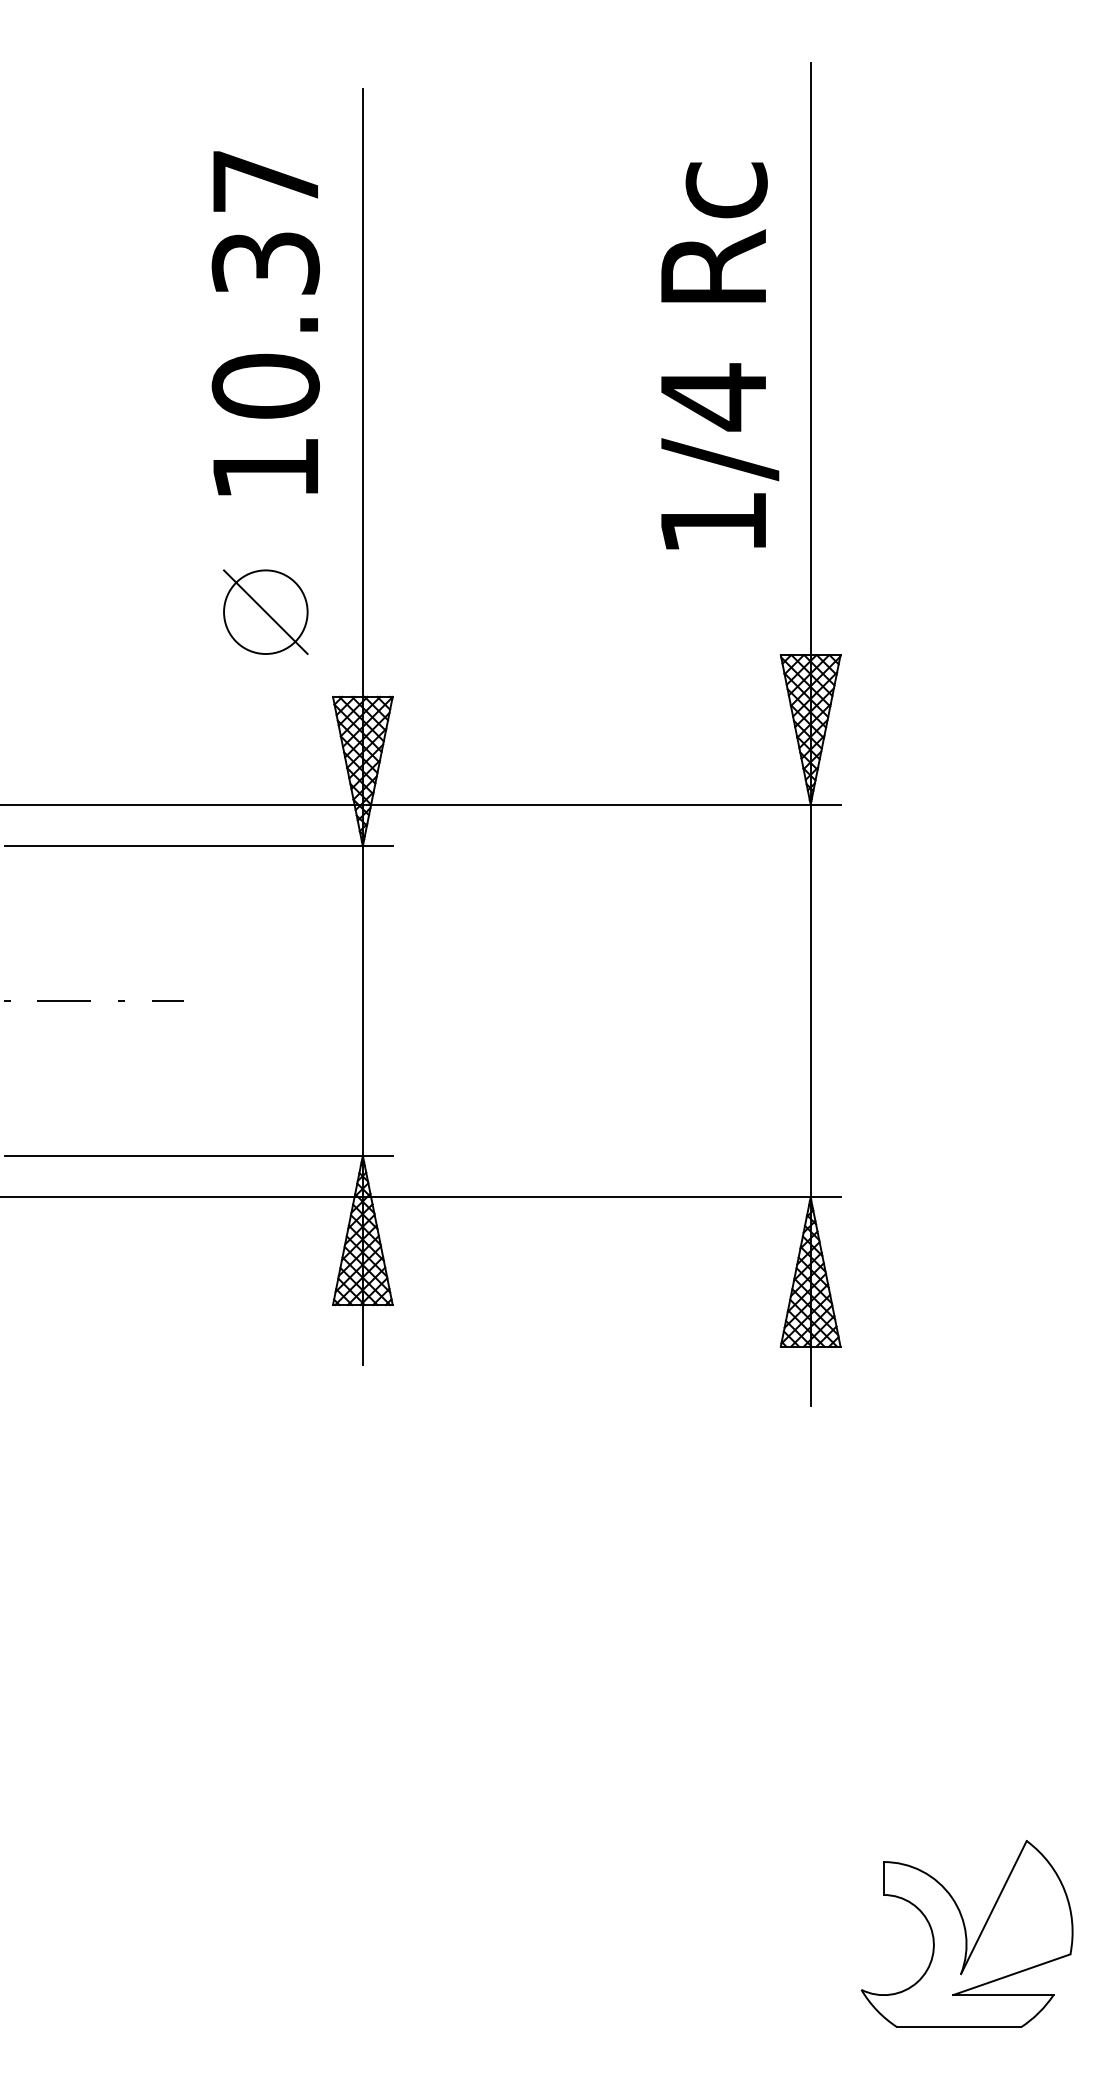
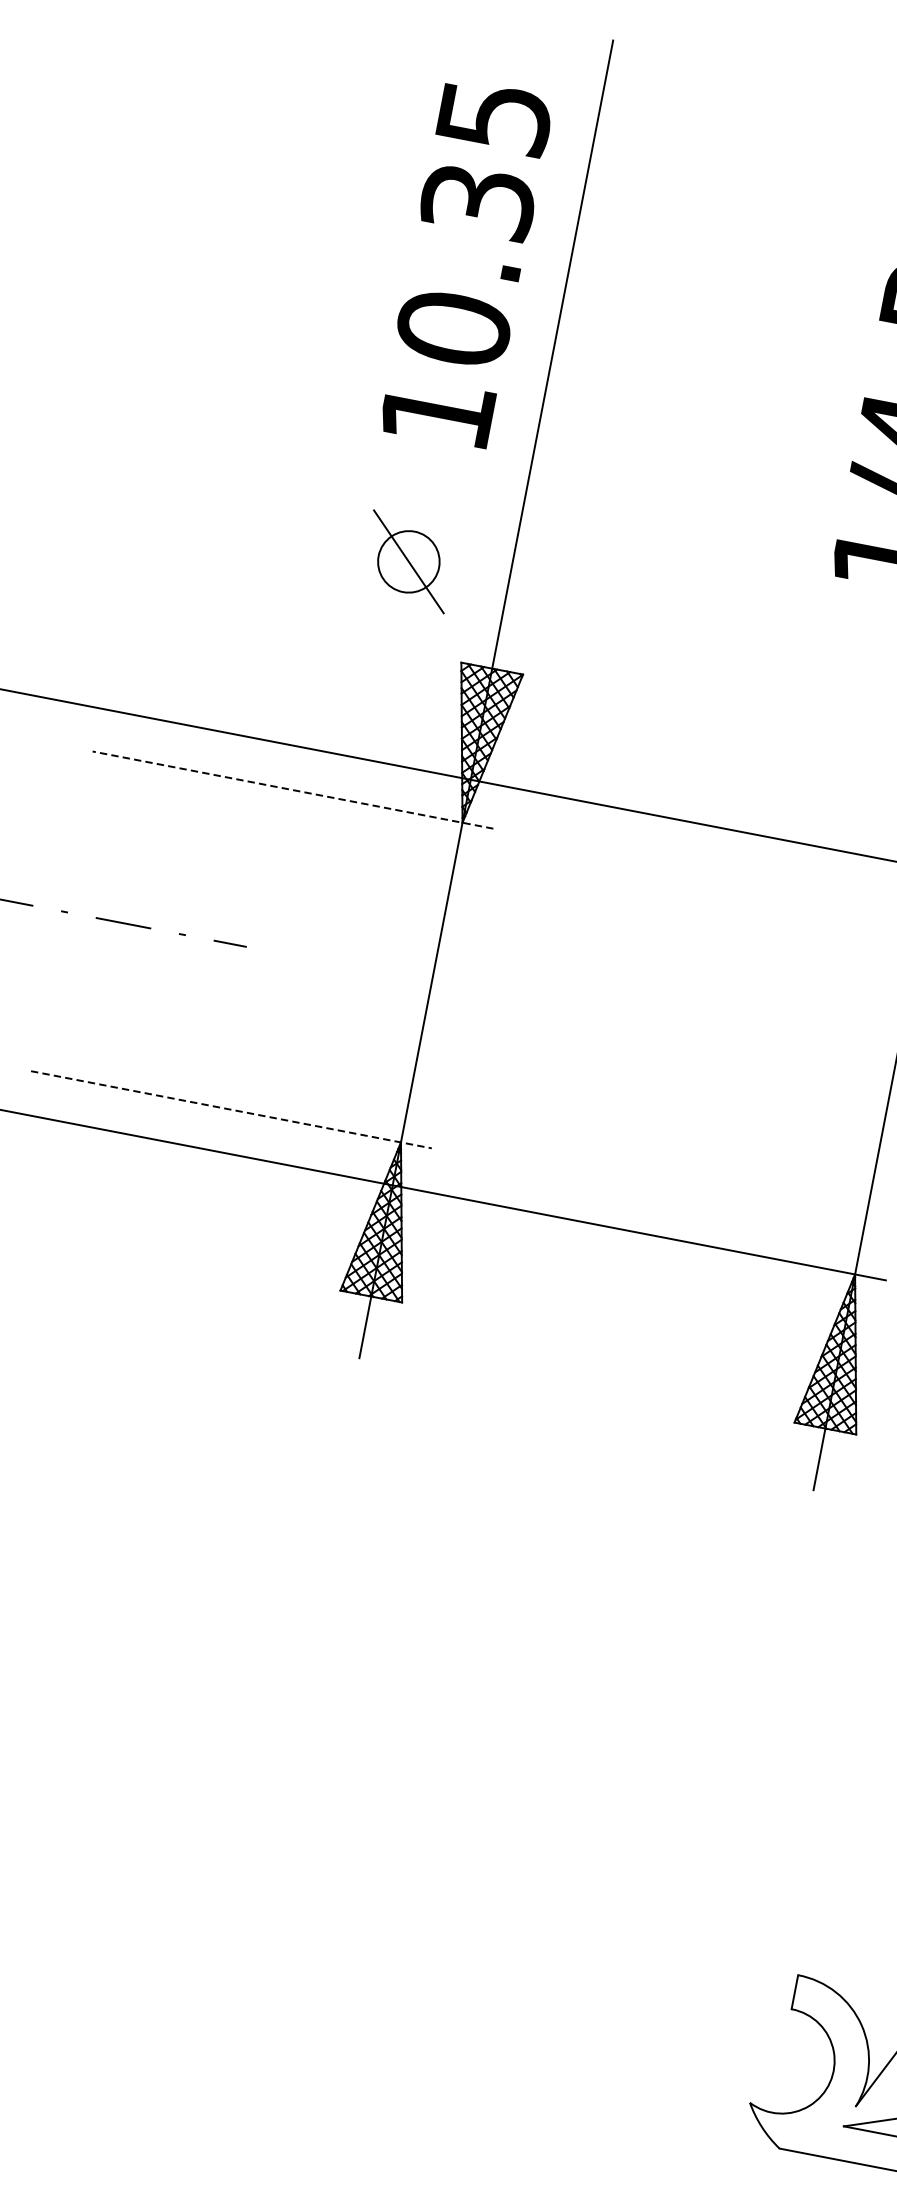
text: (266, 181) -> (495, 117), 10.37 -> 10.35
circle: (265, 612) -> (408, 562), size x0.7
line: (198, 846) -> (292, 790), solid -> dashed
line: (199, 1155) -> (232, 1109), solid -> dashed

